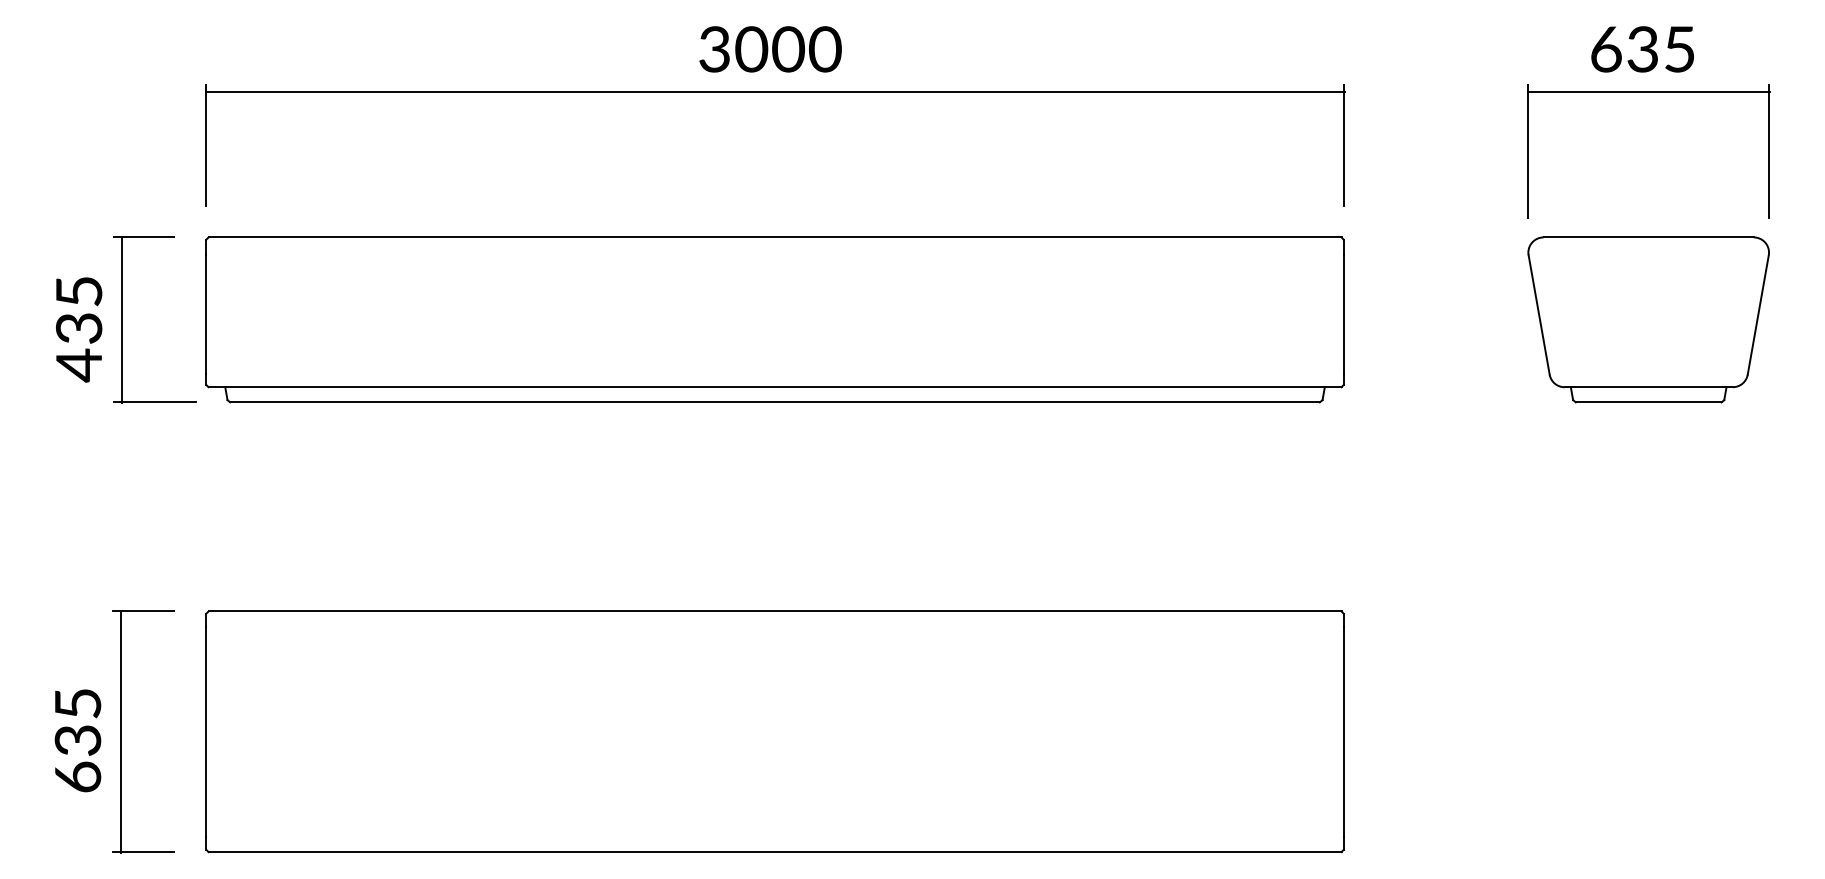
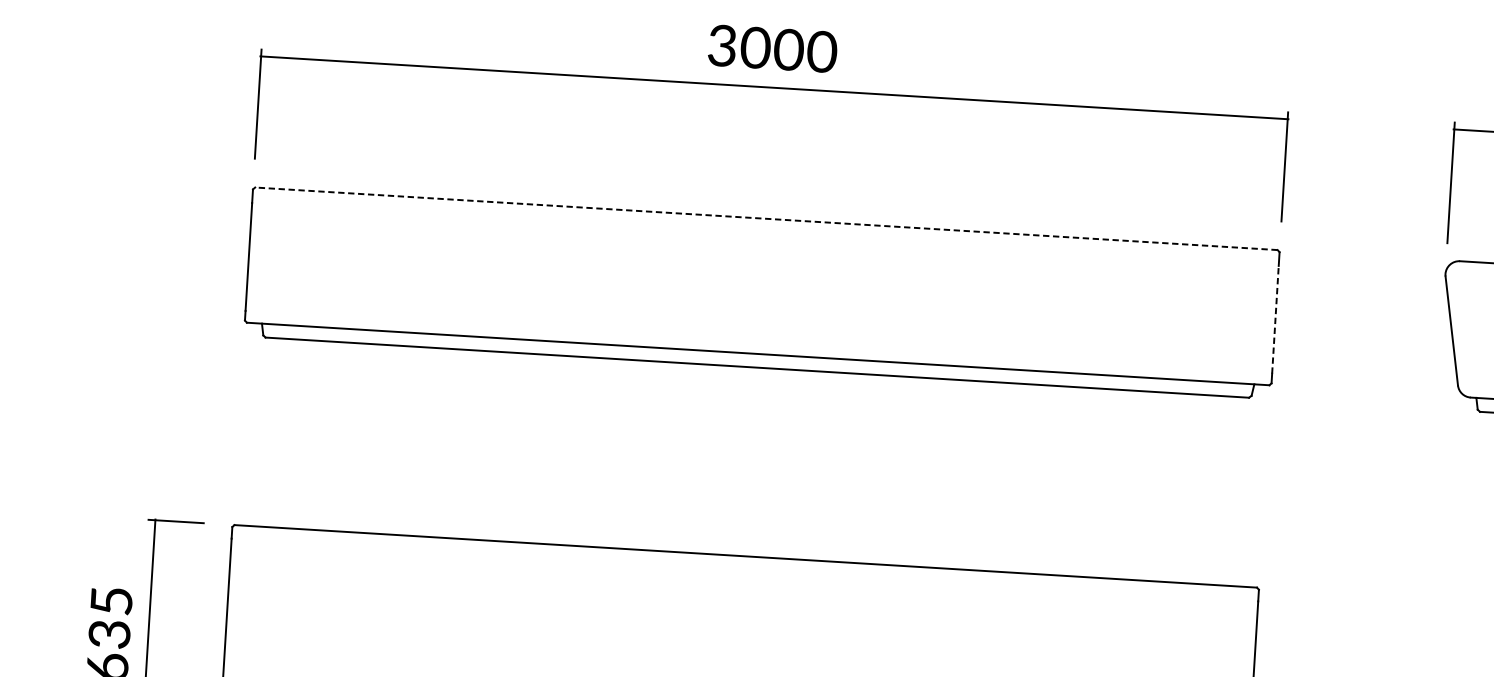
line: (774, 237) -> (765, 218), solid -> dashed
line: (1343, 314) -> (1275, 319), solid -> dashed
part: (126, 319) -> (176, 257), removed

